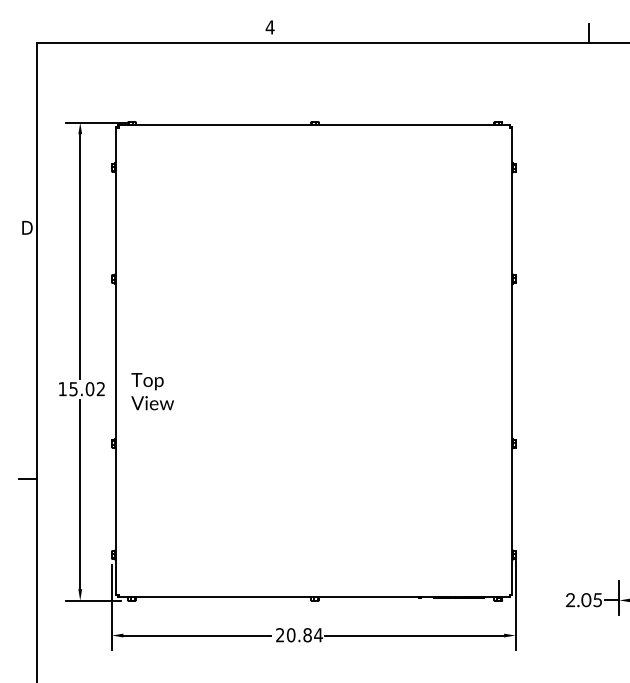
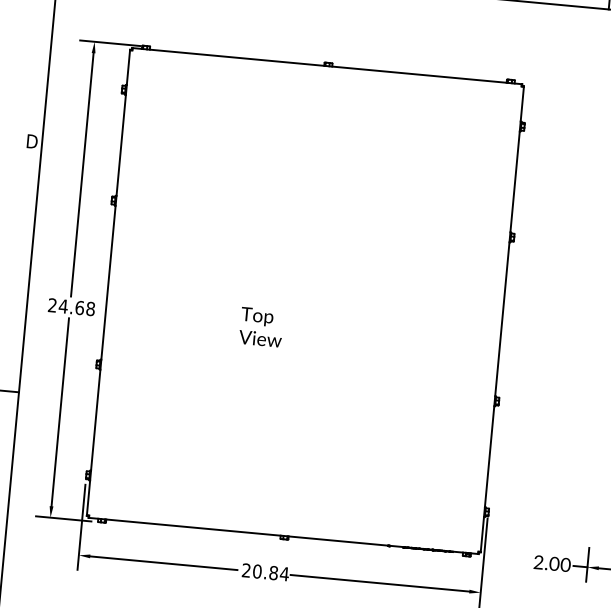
text: (81, 389) -> (71, 307), 15.02 -> 24.68
text: (152, 391) -> (261, 327), moved
text: (597, 600) -> (565, 565), 2.05 -> 2.00

